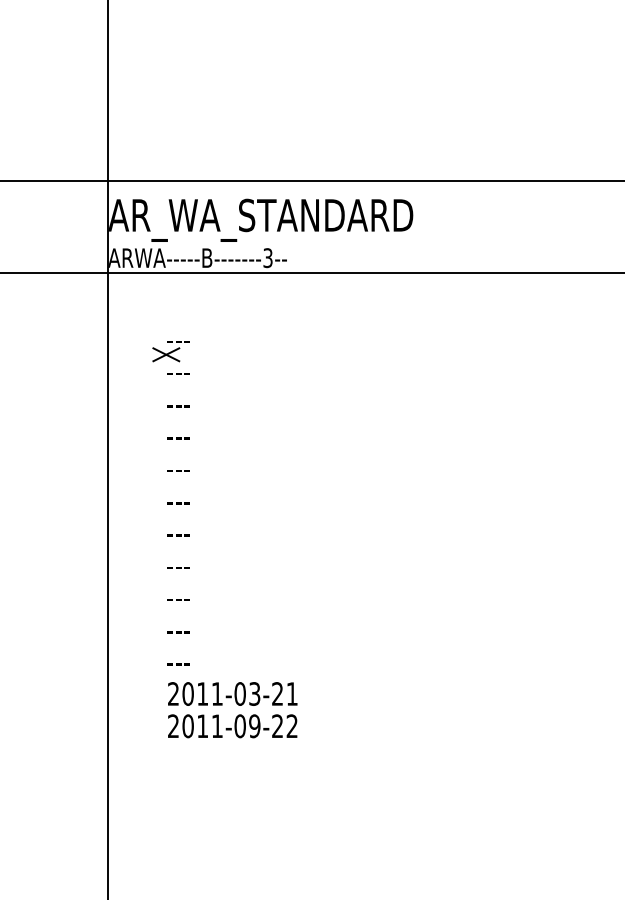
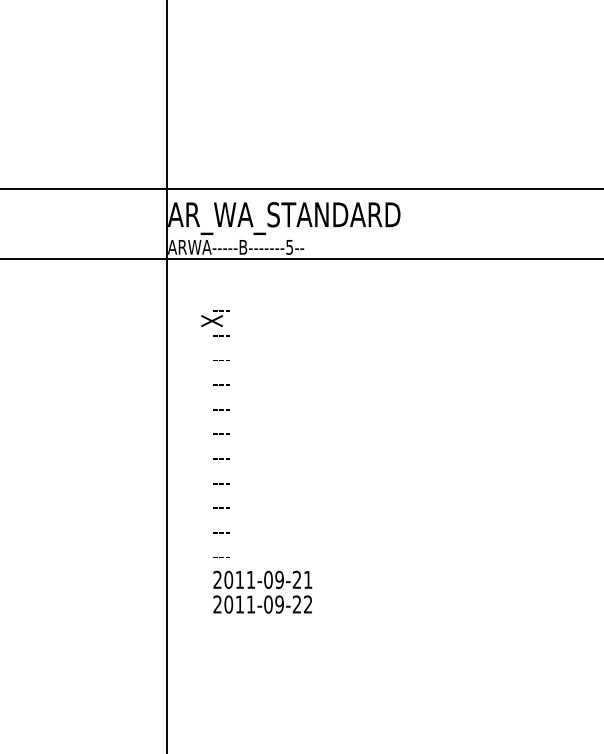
text: (267, 257) -> (289, 246), ARWA-----B-------3-- -> ARWA-----B-------5--
text: (254, 693) -> (279, 579), 2011-03-21 -> 2011-09-21

